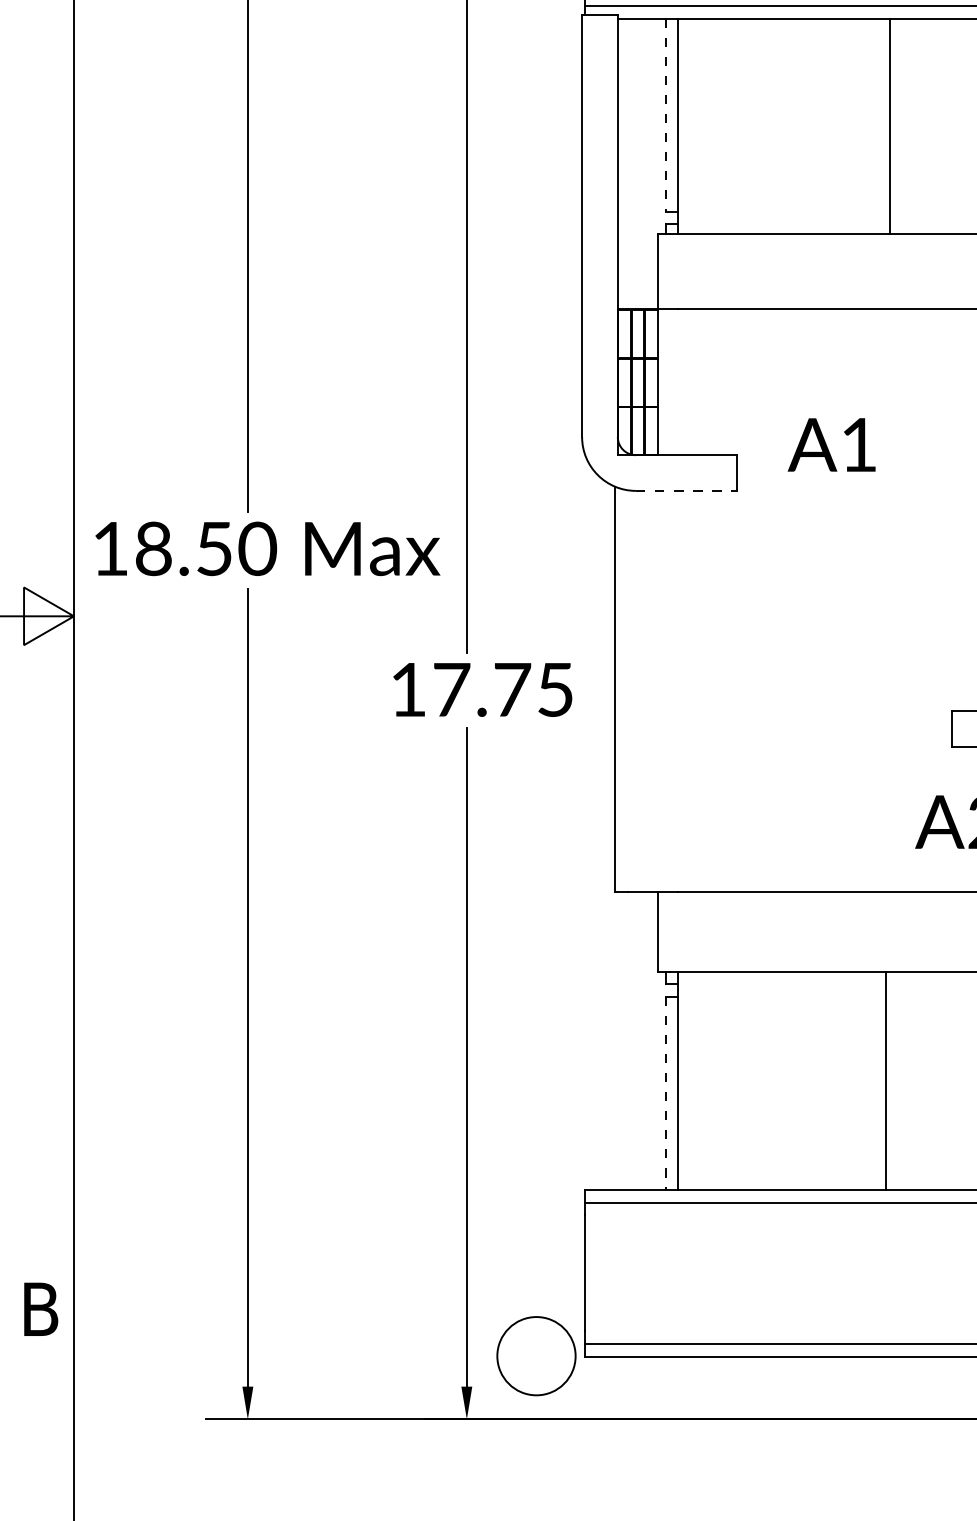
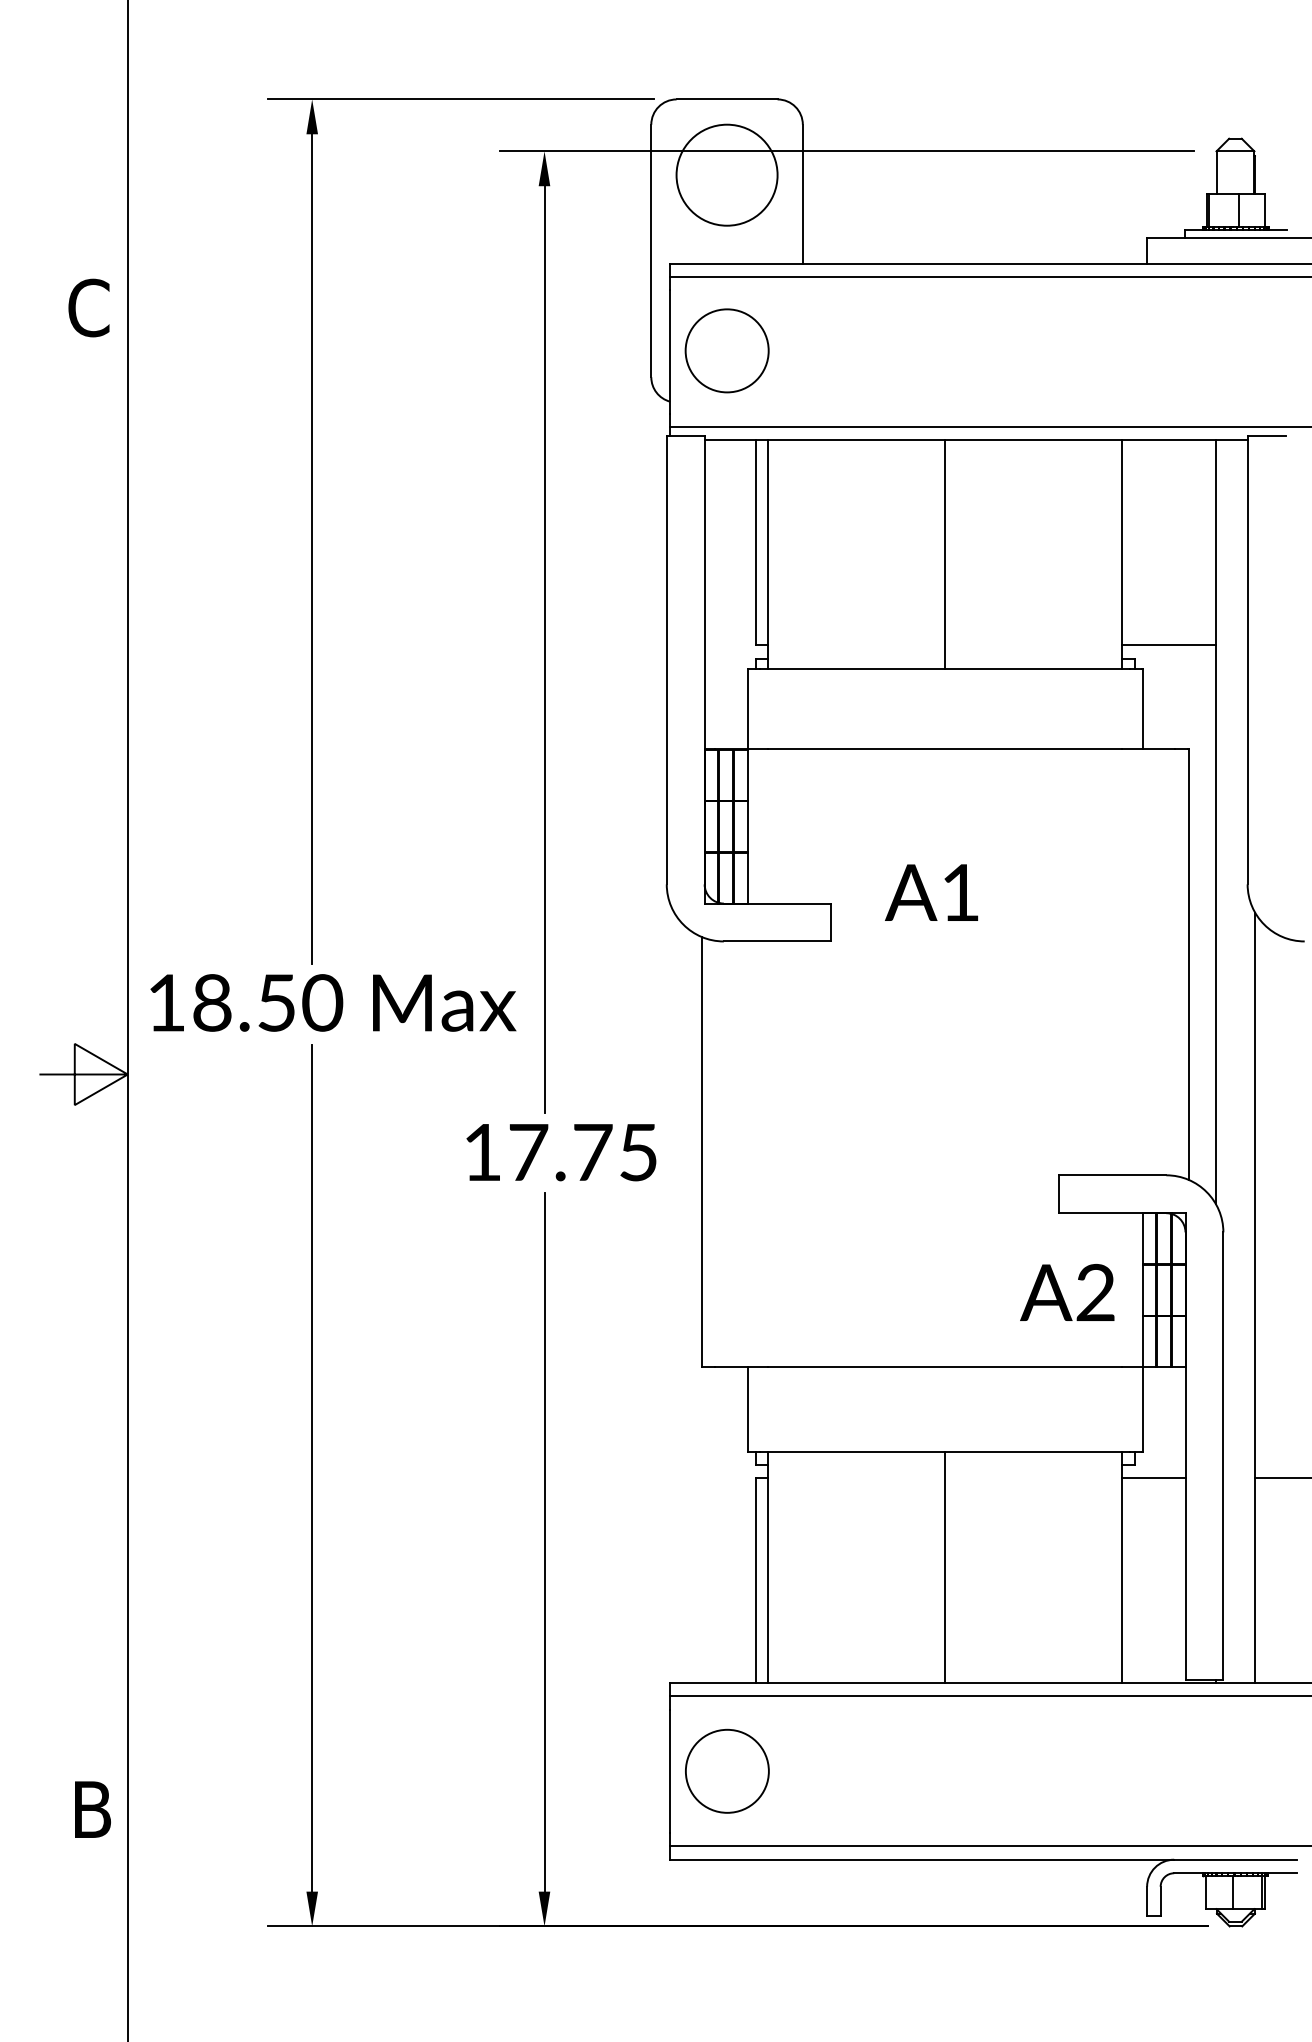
line: (665, 114) -> (755, 542), dashed -> solid
line: (890, 126) -> (945, 554), moved
line: (686, 490) -> (777, 941), dashed -> solid
line: (886, 1080) -> (945, 1566), moved
line: (665, 1093) -> (755, 1580), dashed -> solid
circle: (536, 1355) -> (727, 1770), moved

